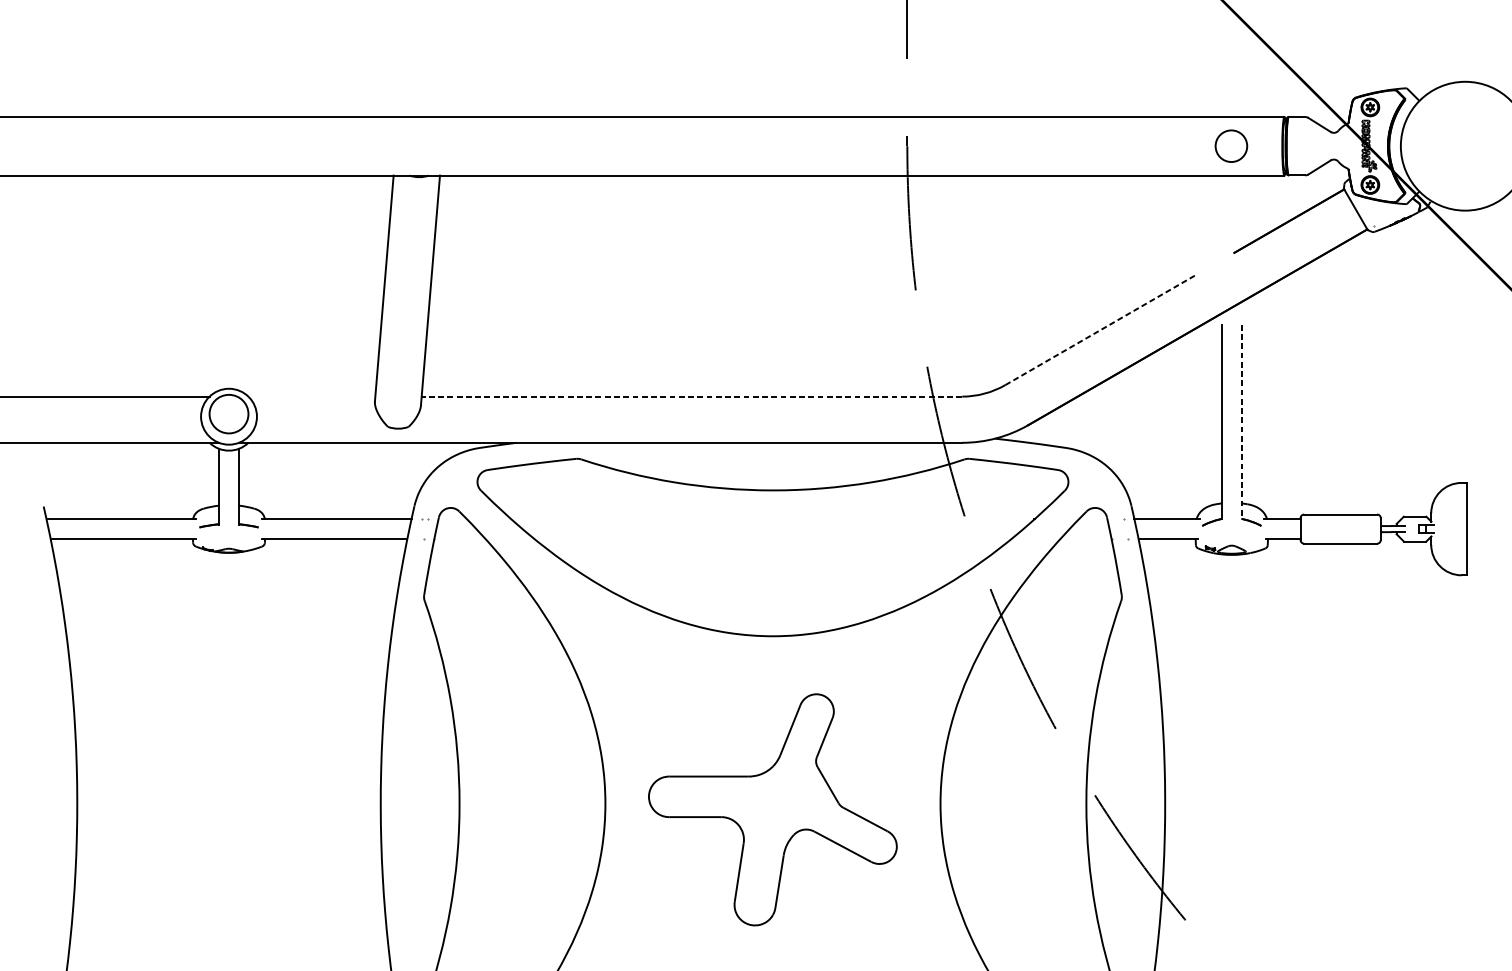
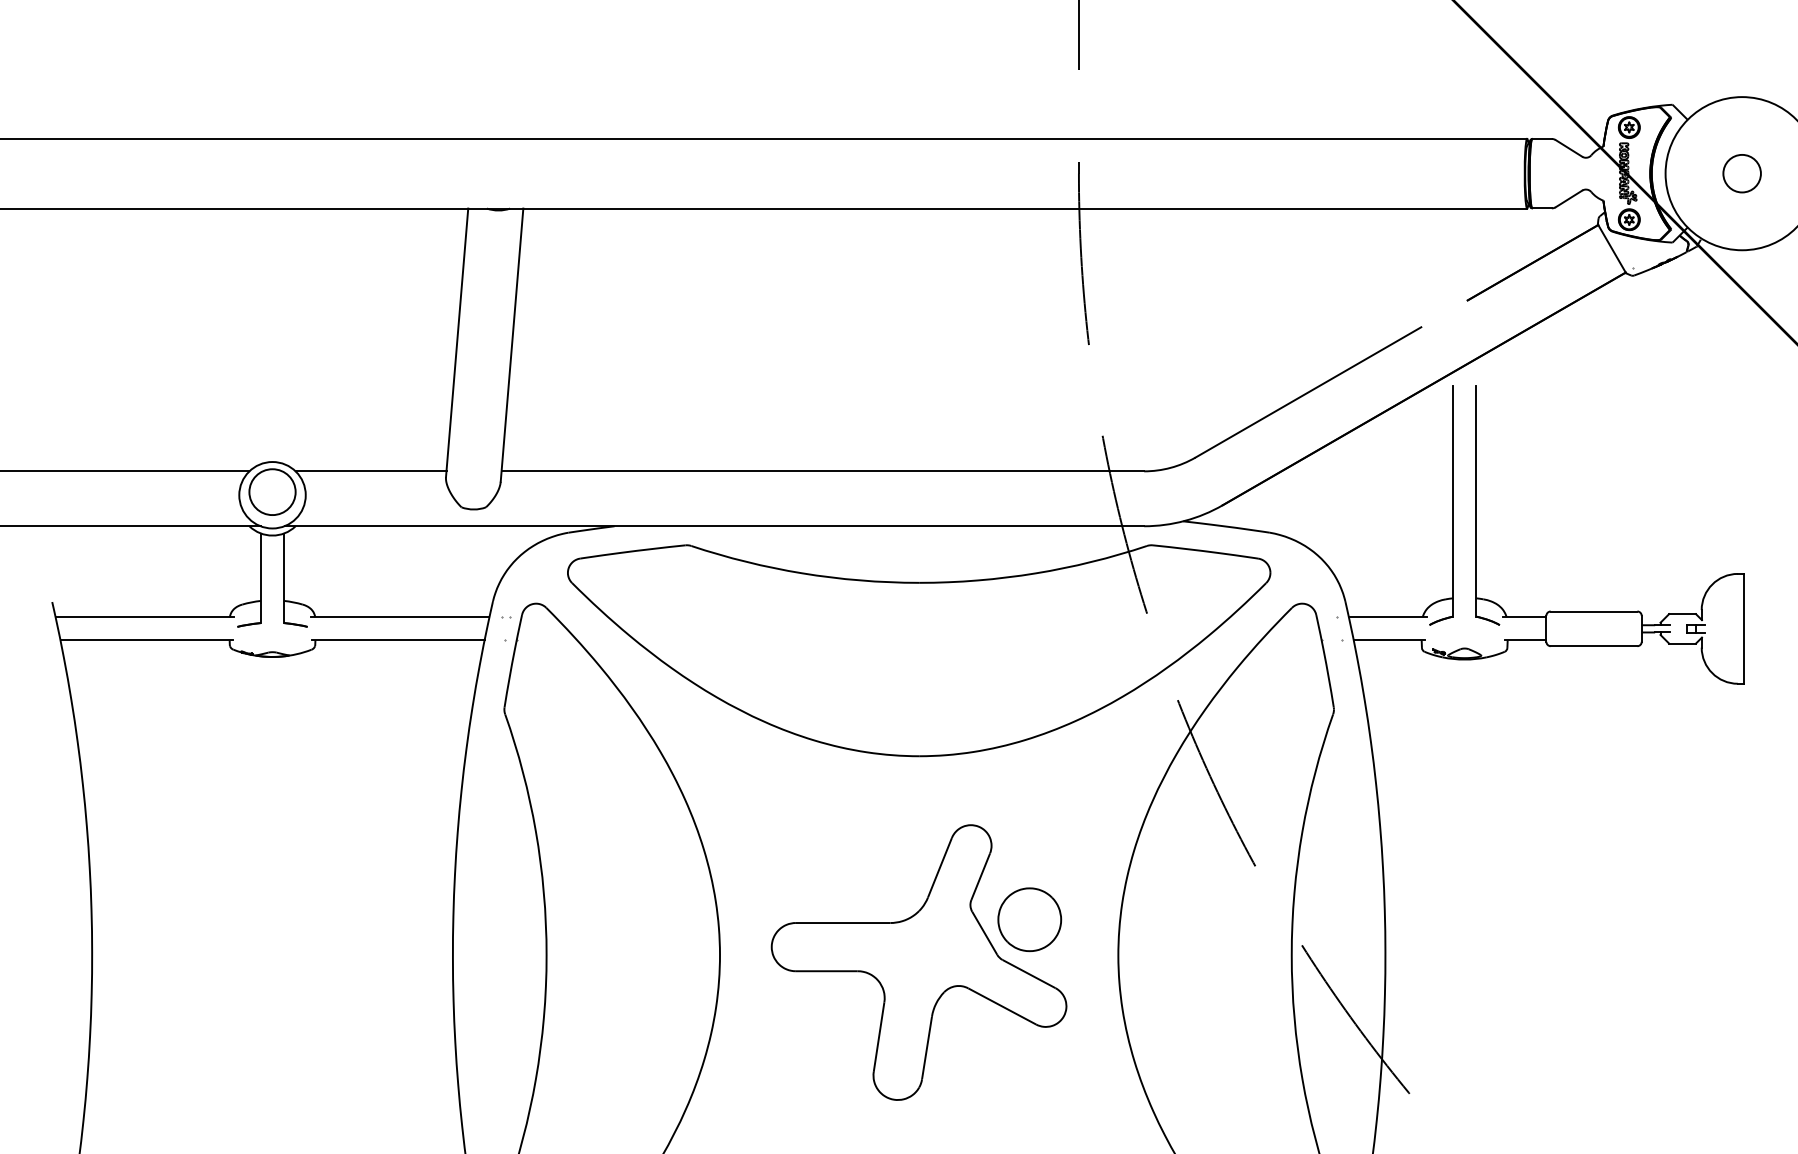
circle: (1230, 146) -> (1741, 173), moved
line: (1100, 330) -> (1308, 392), dashed -> solid
line: (311, 396) -> (370, 471), added
line: (691, 396) -> (822, 471), dashed -> solid
line: (1241, 421) -> (1476, 501), dashed -> solid
part: (865, 773) -> (1029, 919), added

